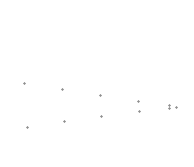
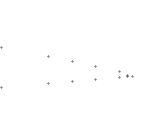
part: (172, 105) -> (129, 75), moved

